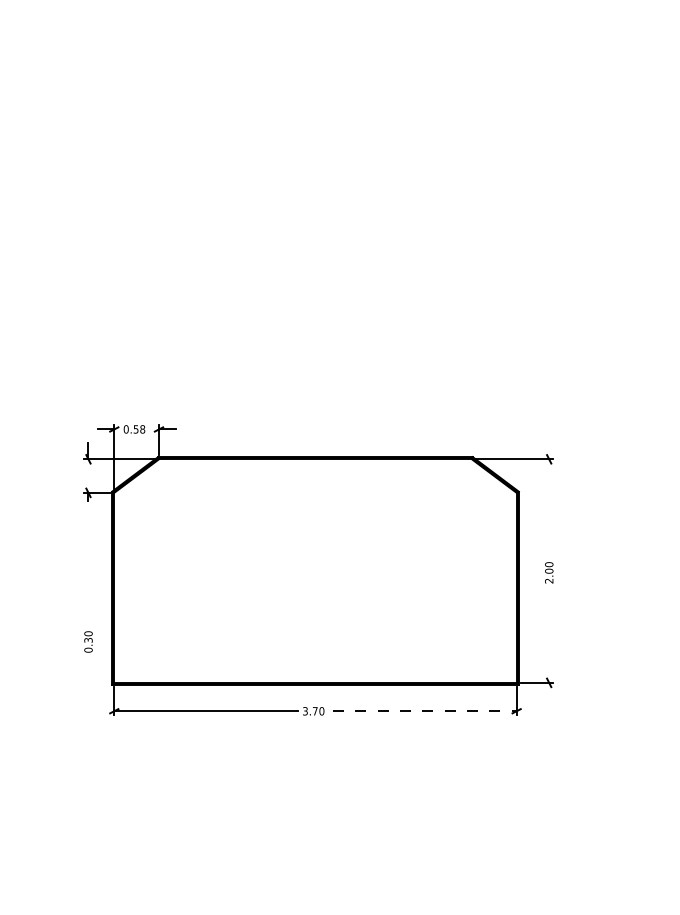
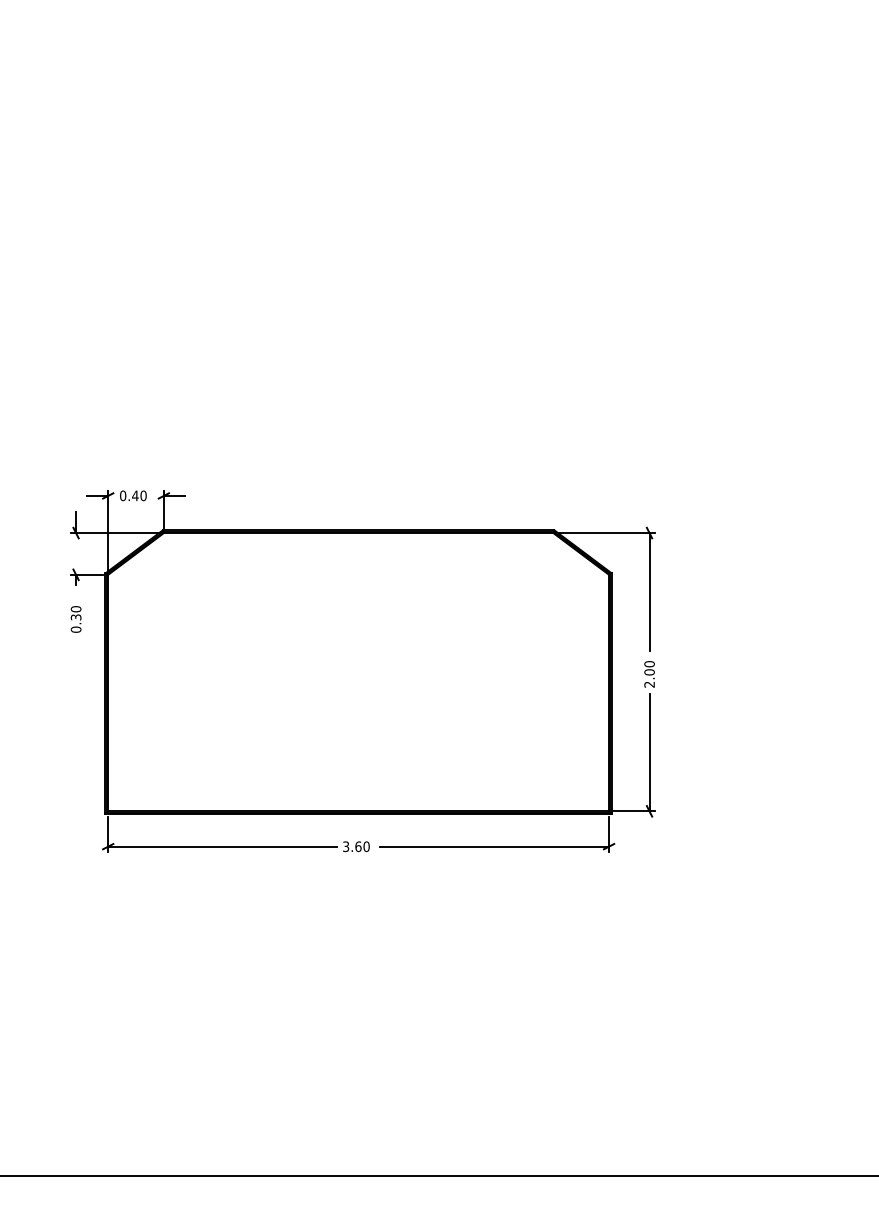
text: (139, 429) -> (139, 495), 0.58 -> 0.40
line: (549, 506) -> (649, 591), added
line: (549, 635) -> (649, 752), added
text: (88, 642) -> (75, 619), moved
text: (315, 711) -> (358, 846), 3.70 -> 3.60
line: (425, 711) -> (495, 846), dashed -> solid

